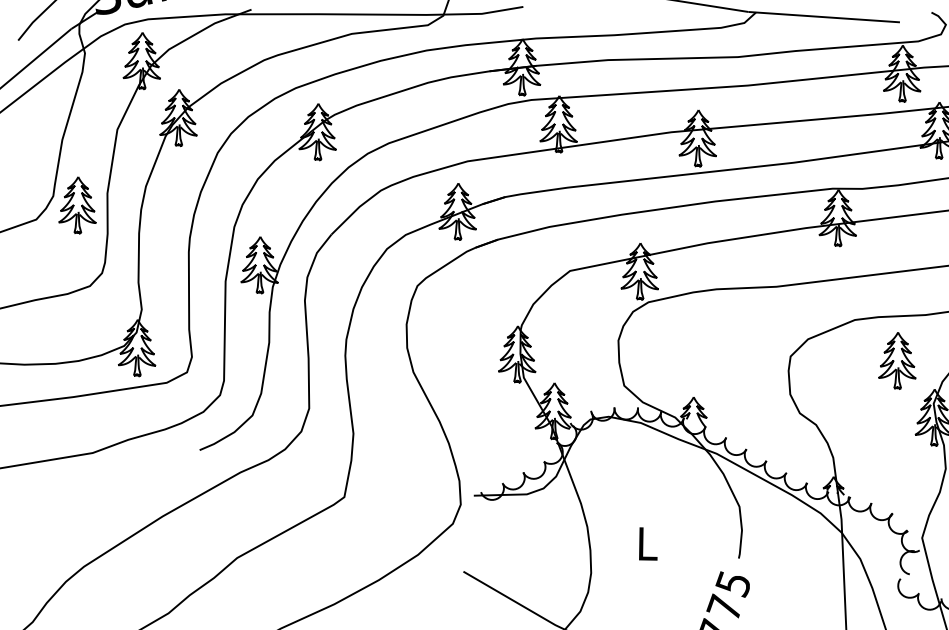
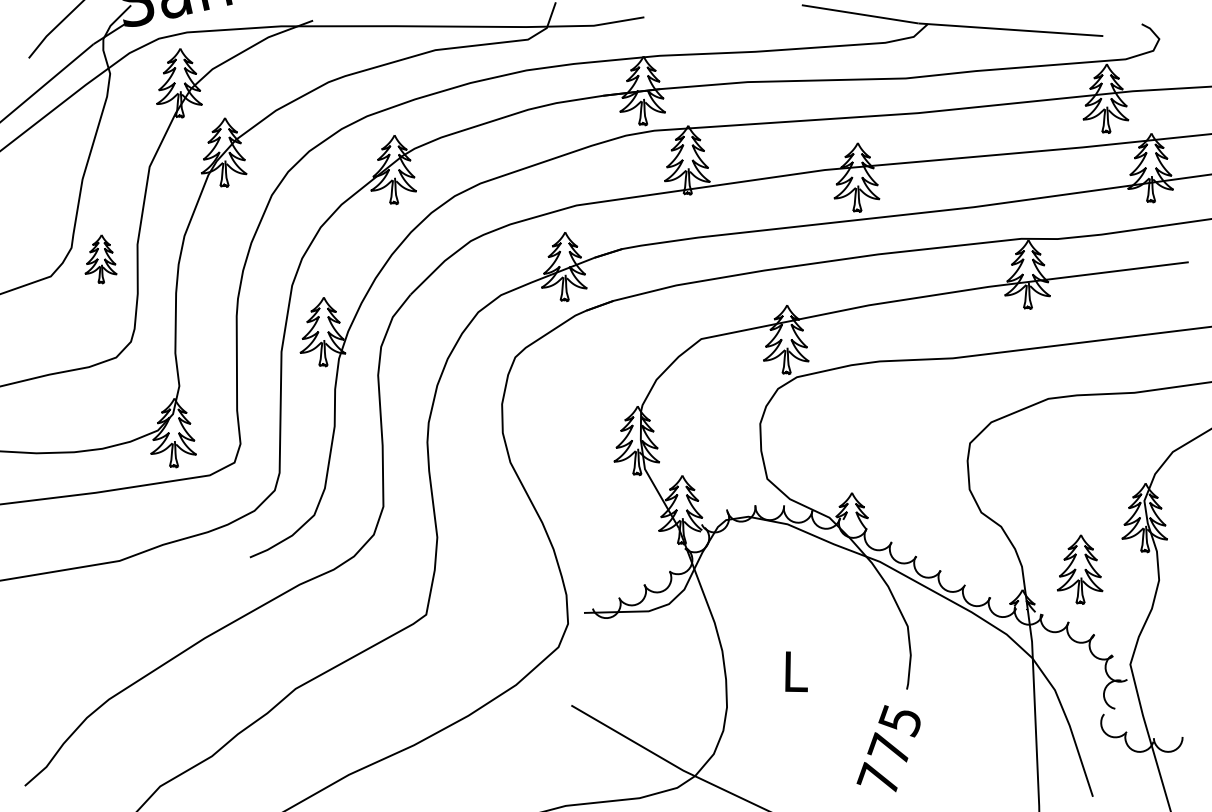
part: (77, 205) -> (100, 259), size x0.7
part: (897, 360) -> (1080, 569), moved

